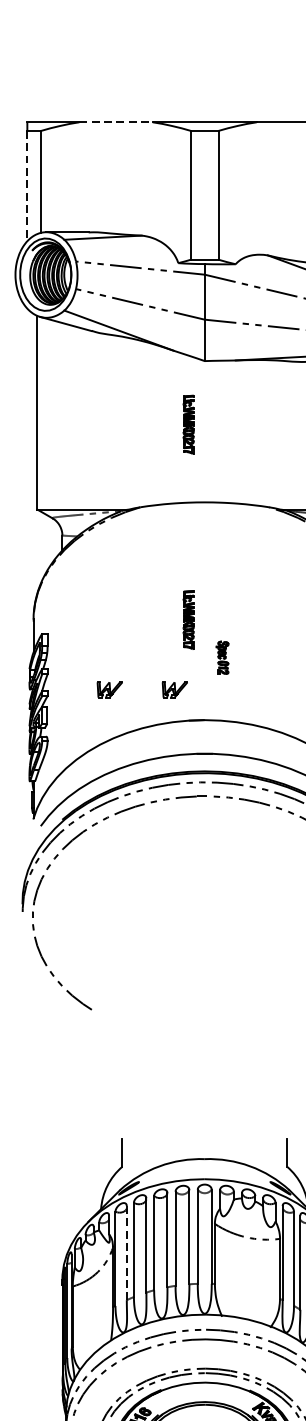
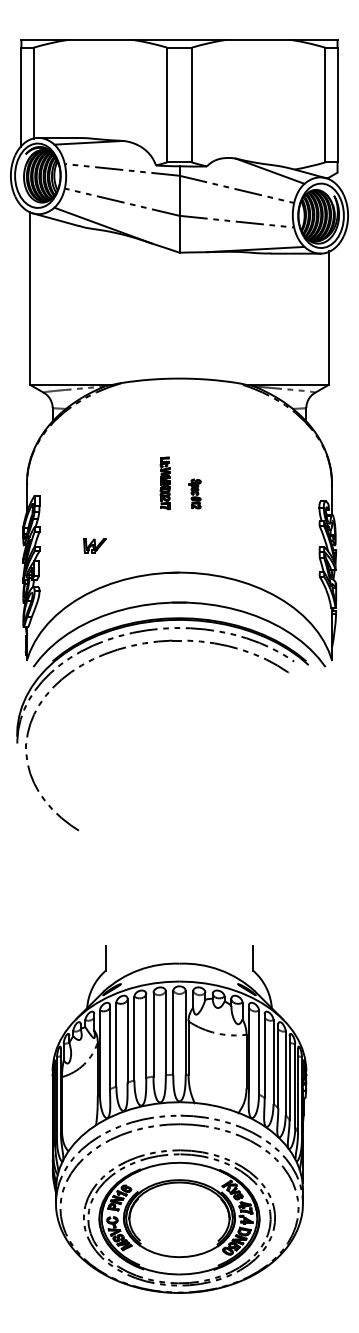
line: (116, 121) -> (100, 39), dashed -> solid
line: (27, 186) -> (21, 97), dashed -> solid
part: (187, 424) -> (164, 309), removed
part: (221, 657) -> (194, 493), moved
part: (174, 689) -> (152, 545), removed
line: (127, 1253) -> (110, 1047), dashed -> solid

